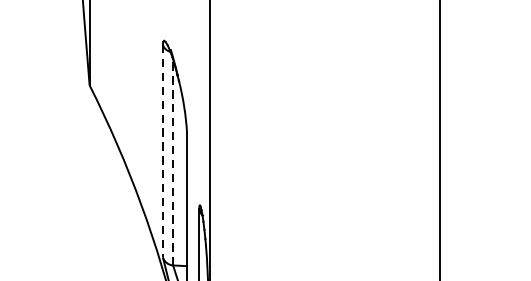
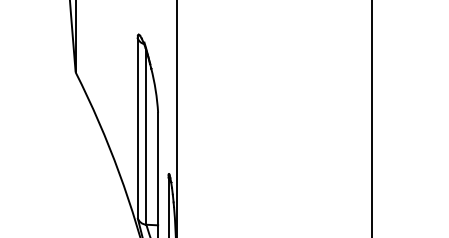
line: (162, 151) -> (137, 128), dashed -> solid
line: (173, 162) -> (146, 137), dashed -> solid

